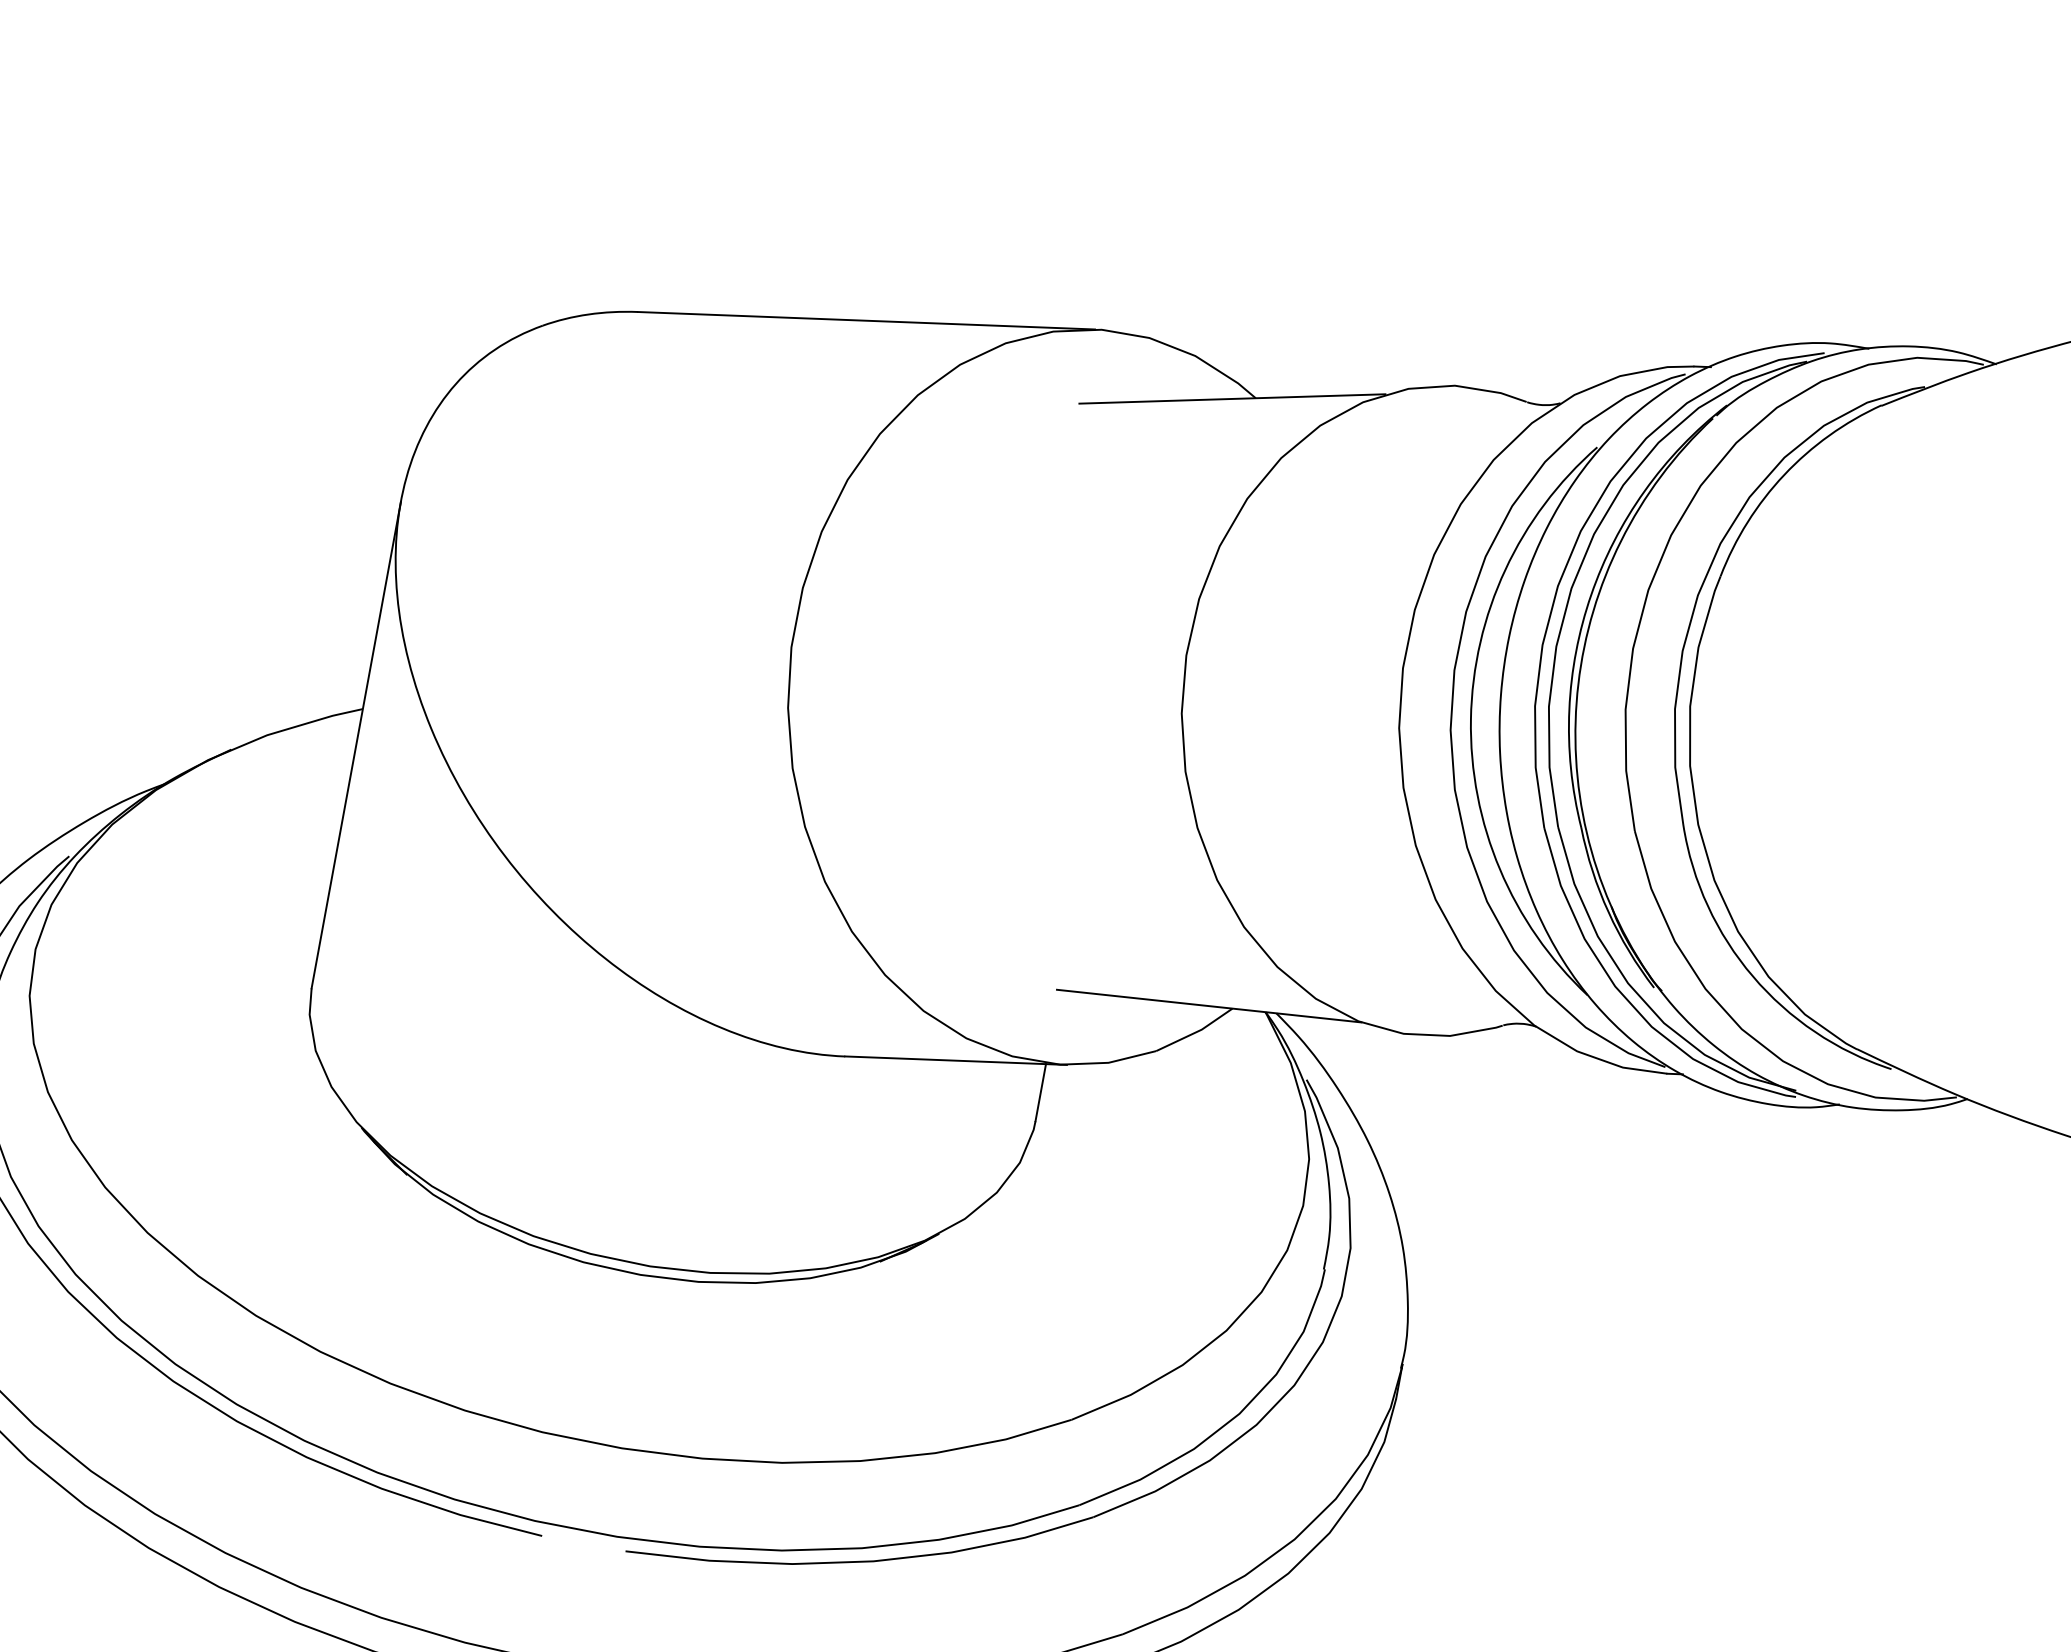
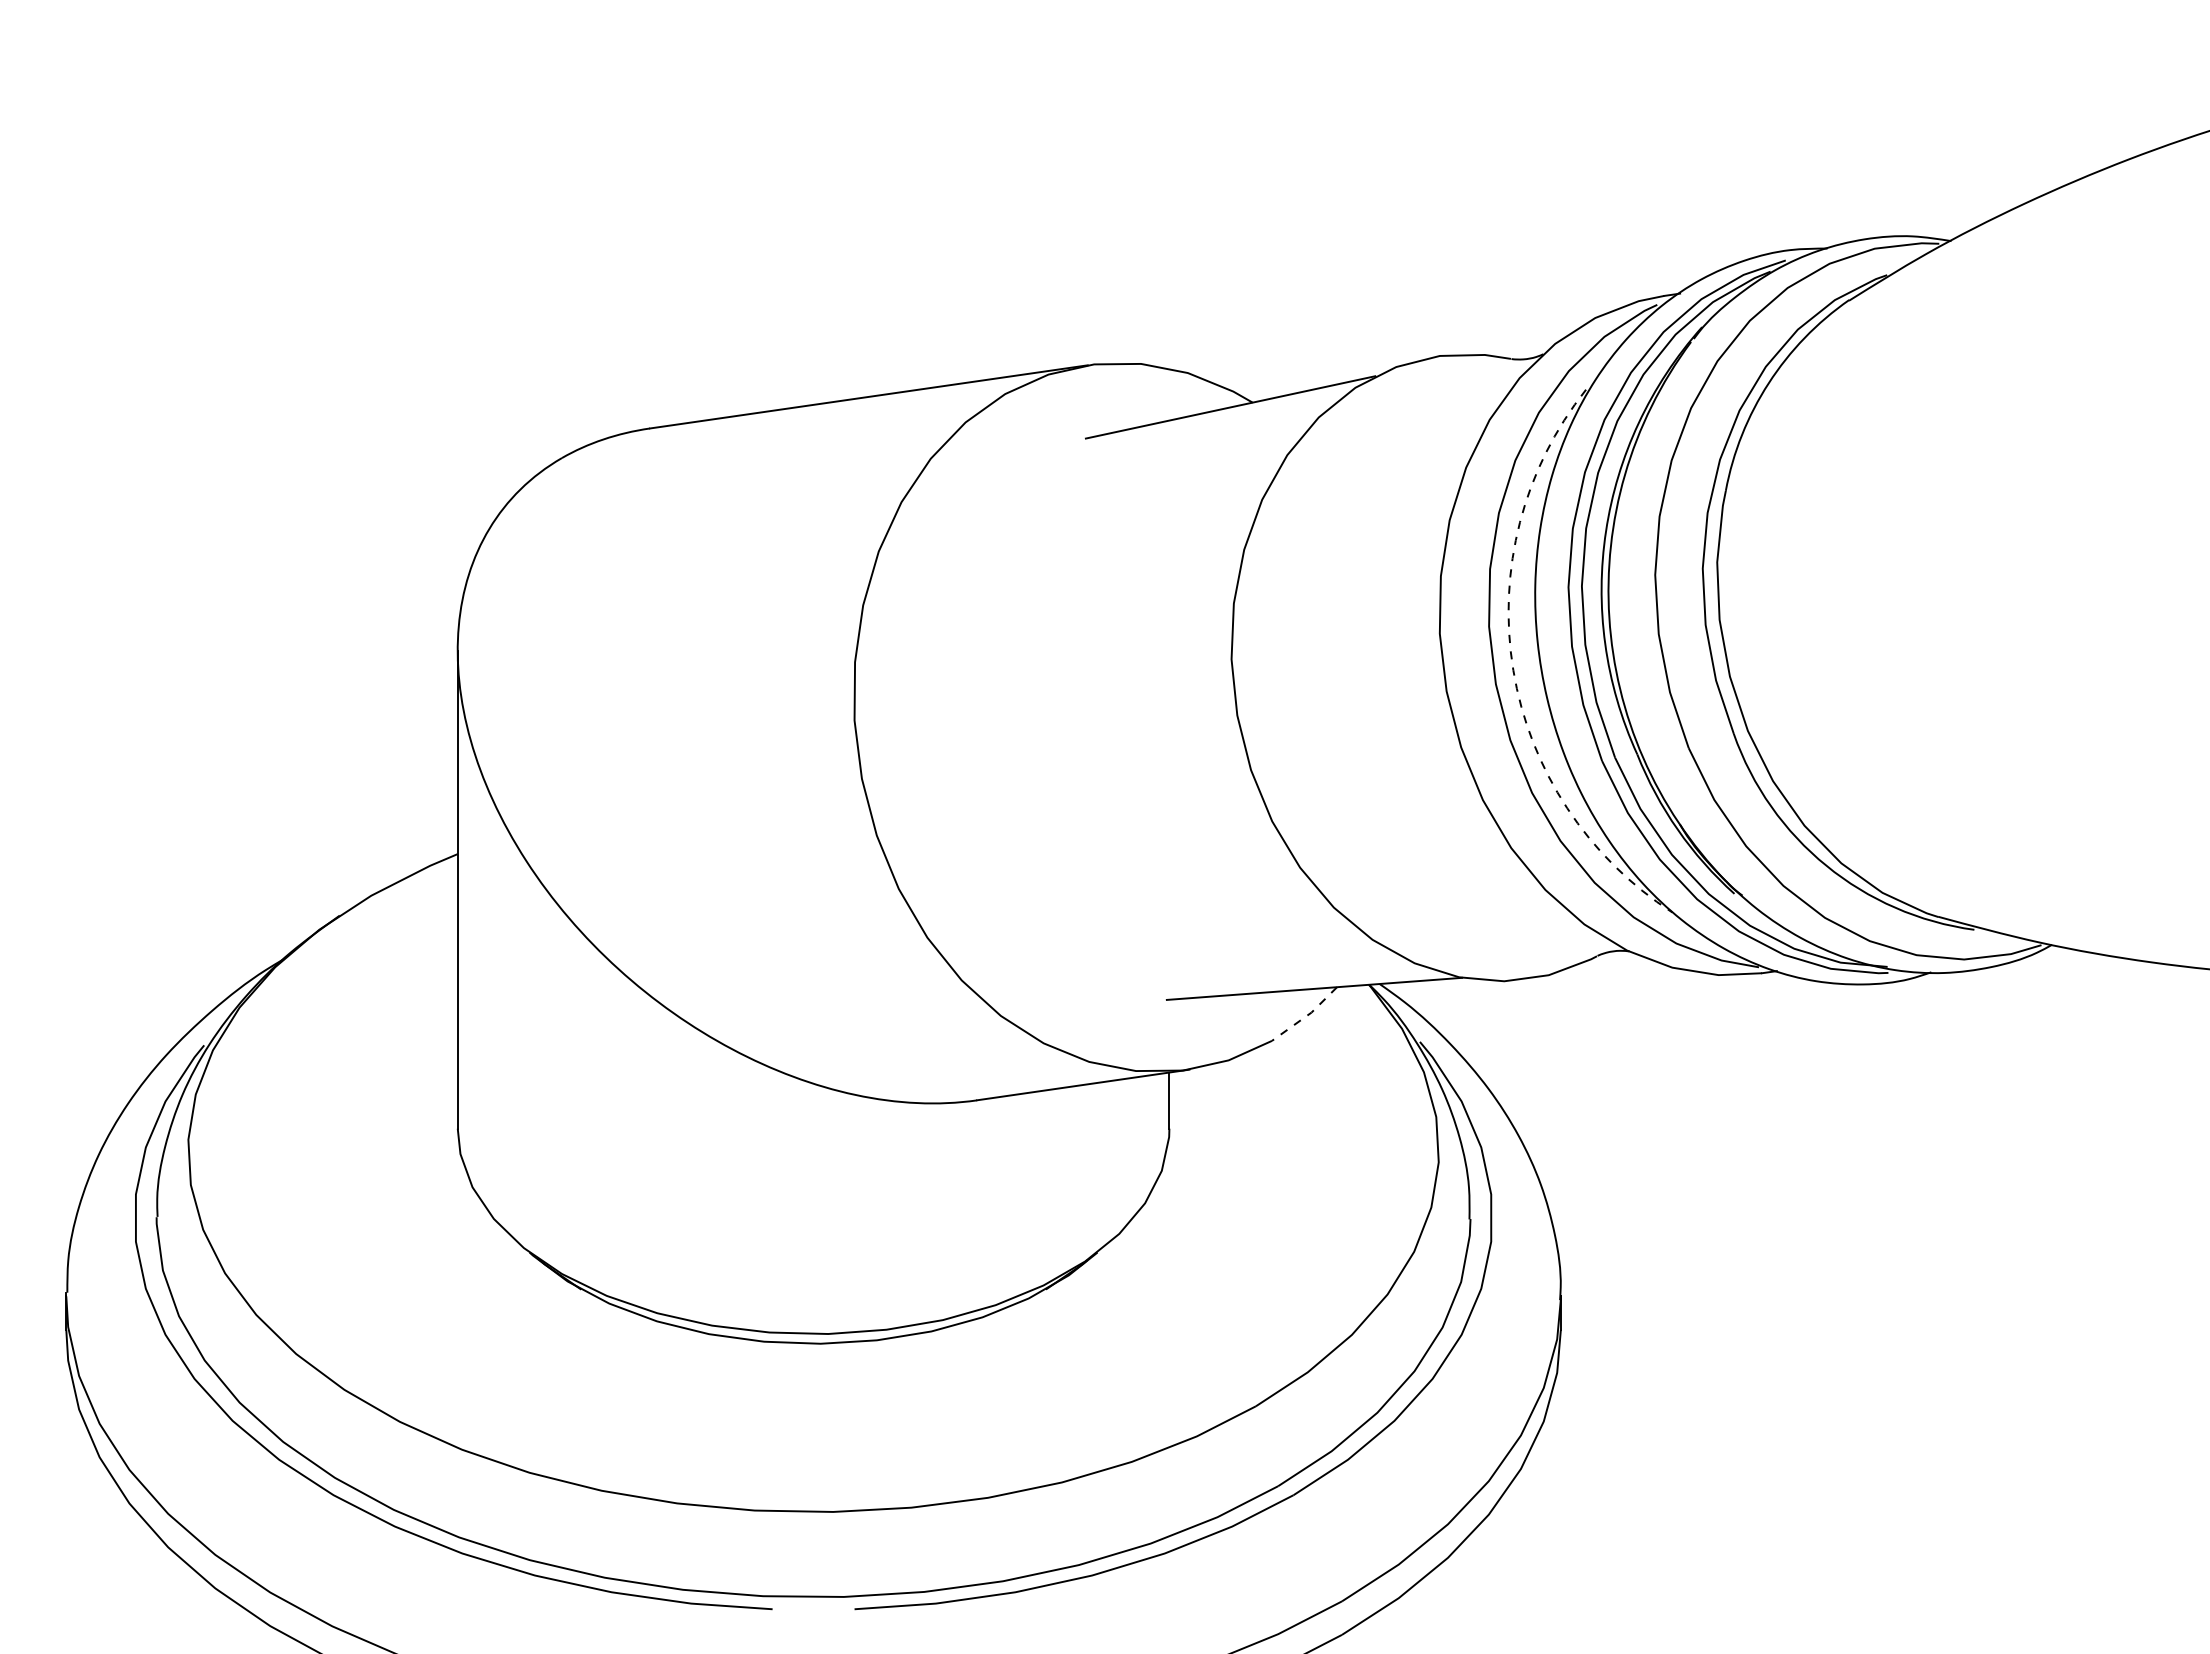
arc: (1471, 719) -> (1513, 670), solid -> dashed
line: (1195, 1032) -> (1306, 1016), solid -> dashed

